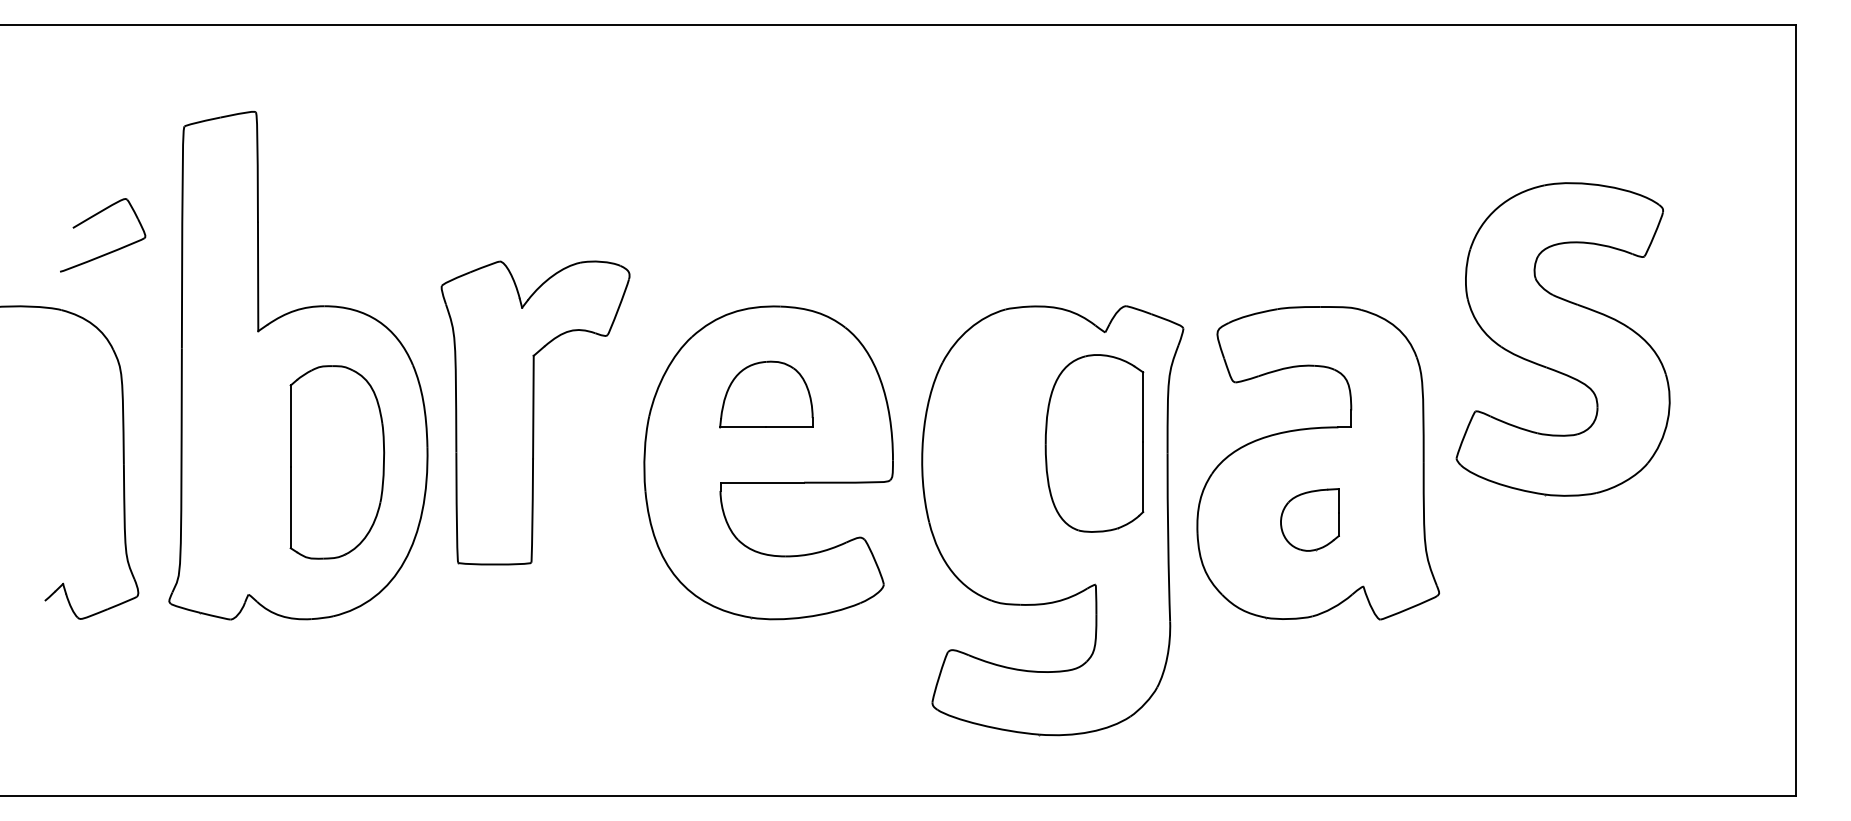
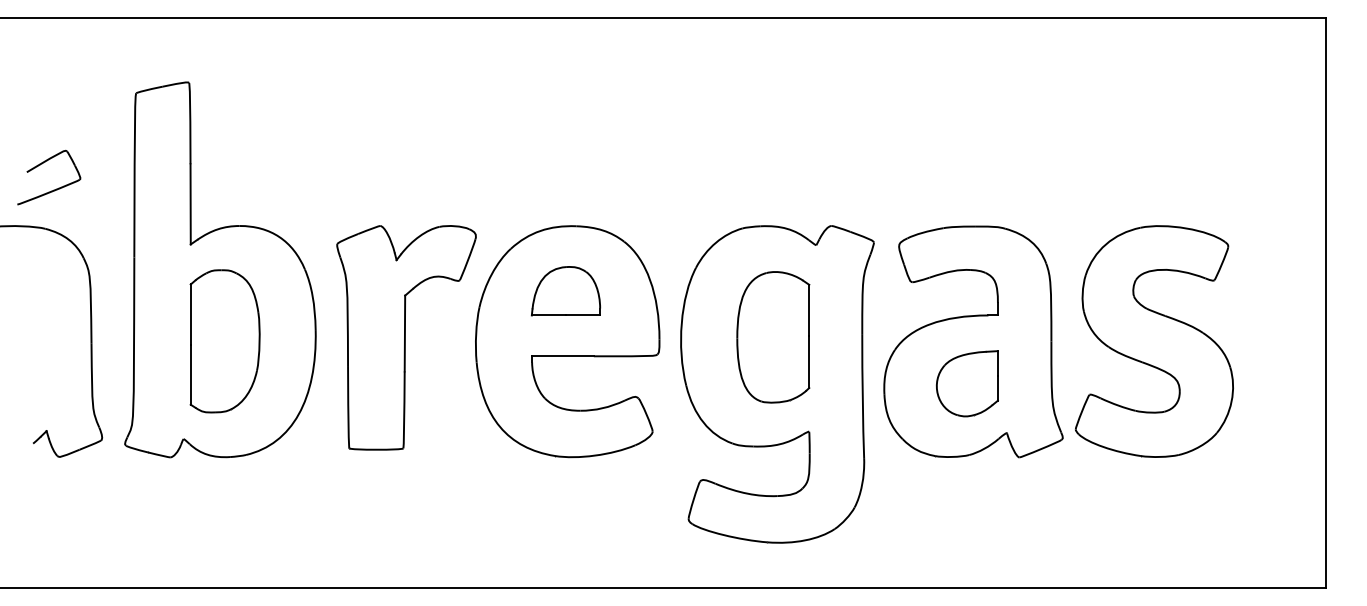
part: (108, 251) -> (53, 189), moved
part: (1561, 339) -> (1153, 341), moved
part: (535, 412) -> (406, 337), moved
part: (1094, 443) -> (773, 337), moved
part: (336, 462) -> (224, 341), moved
part: (1310, 519) -> (967, 383), size x1.43

